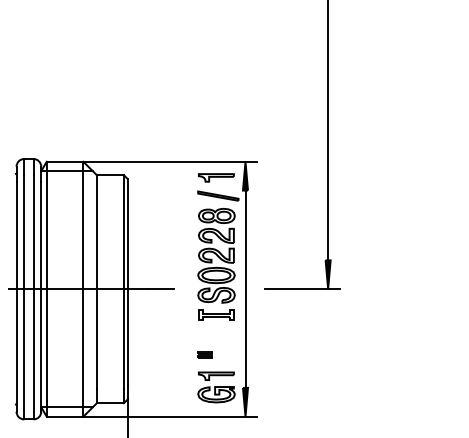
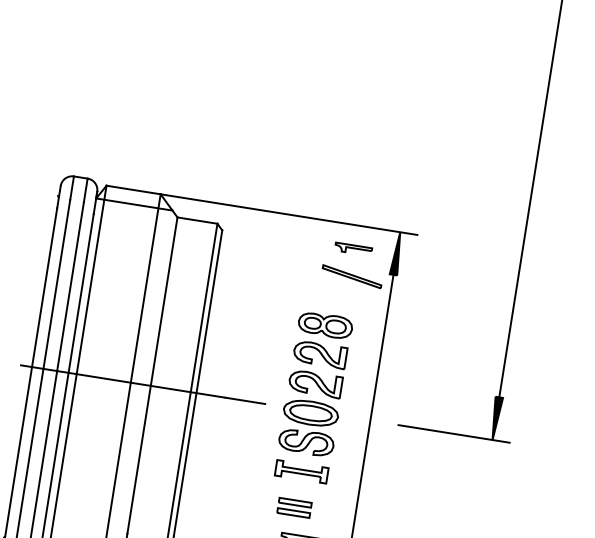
part: (216, 177) -> (353, 248), size x0.7
part: (216, 264) -> (313, 396), moved
part: (204, 354) -> (294, 507), size x1.6

